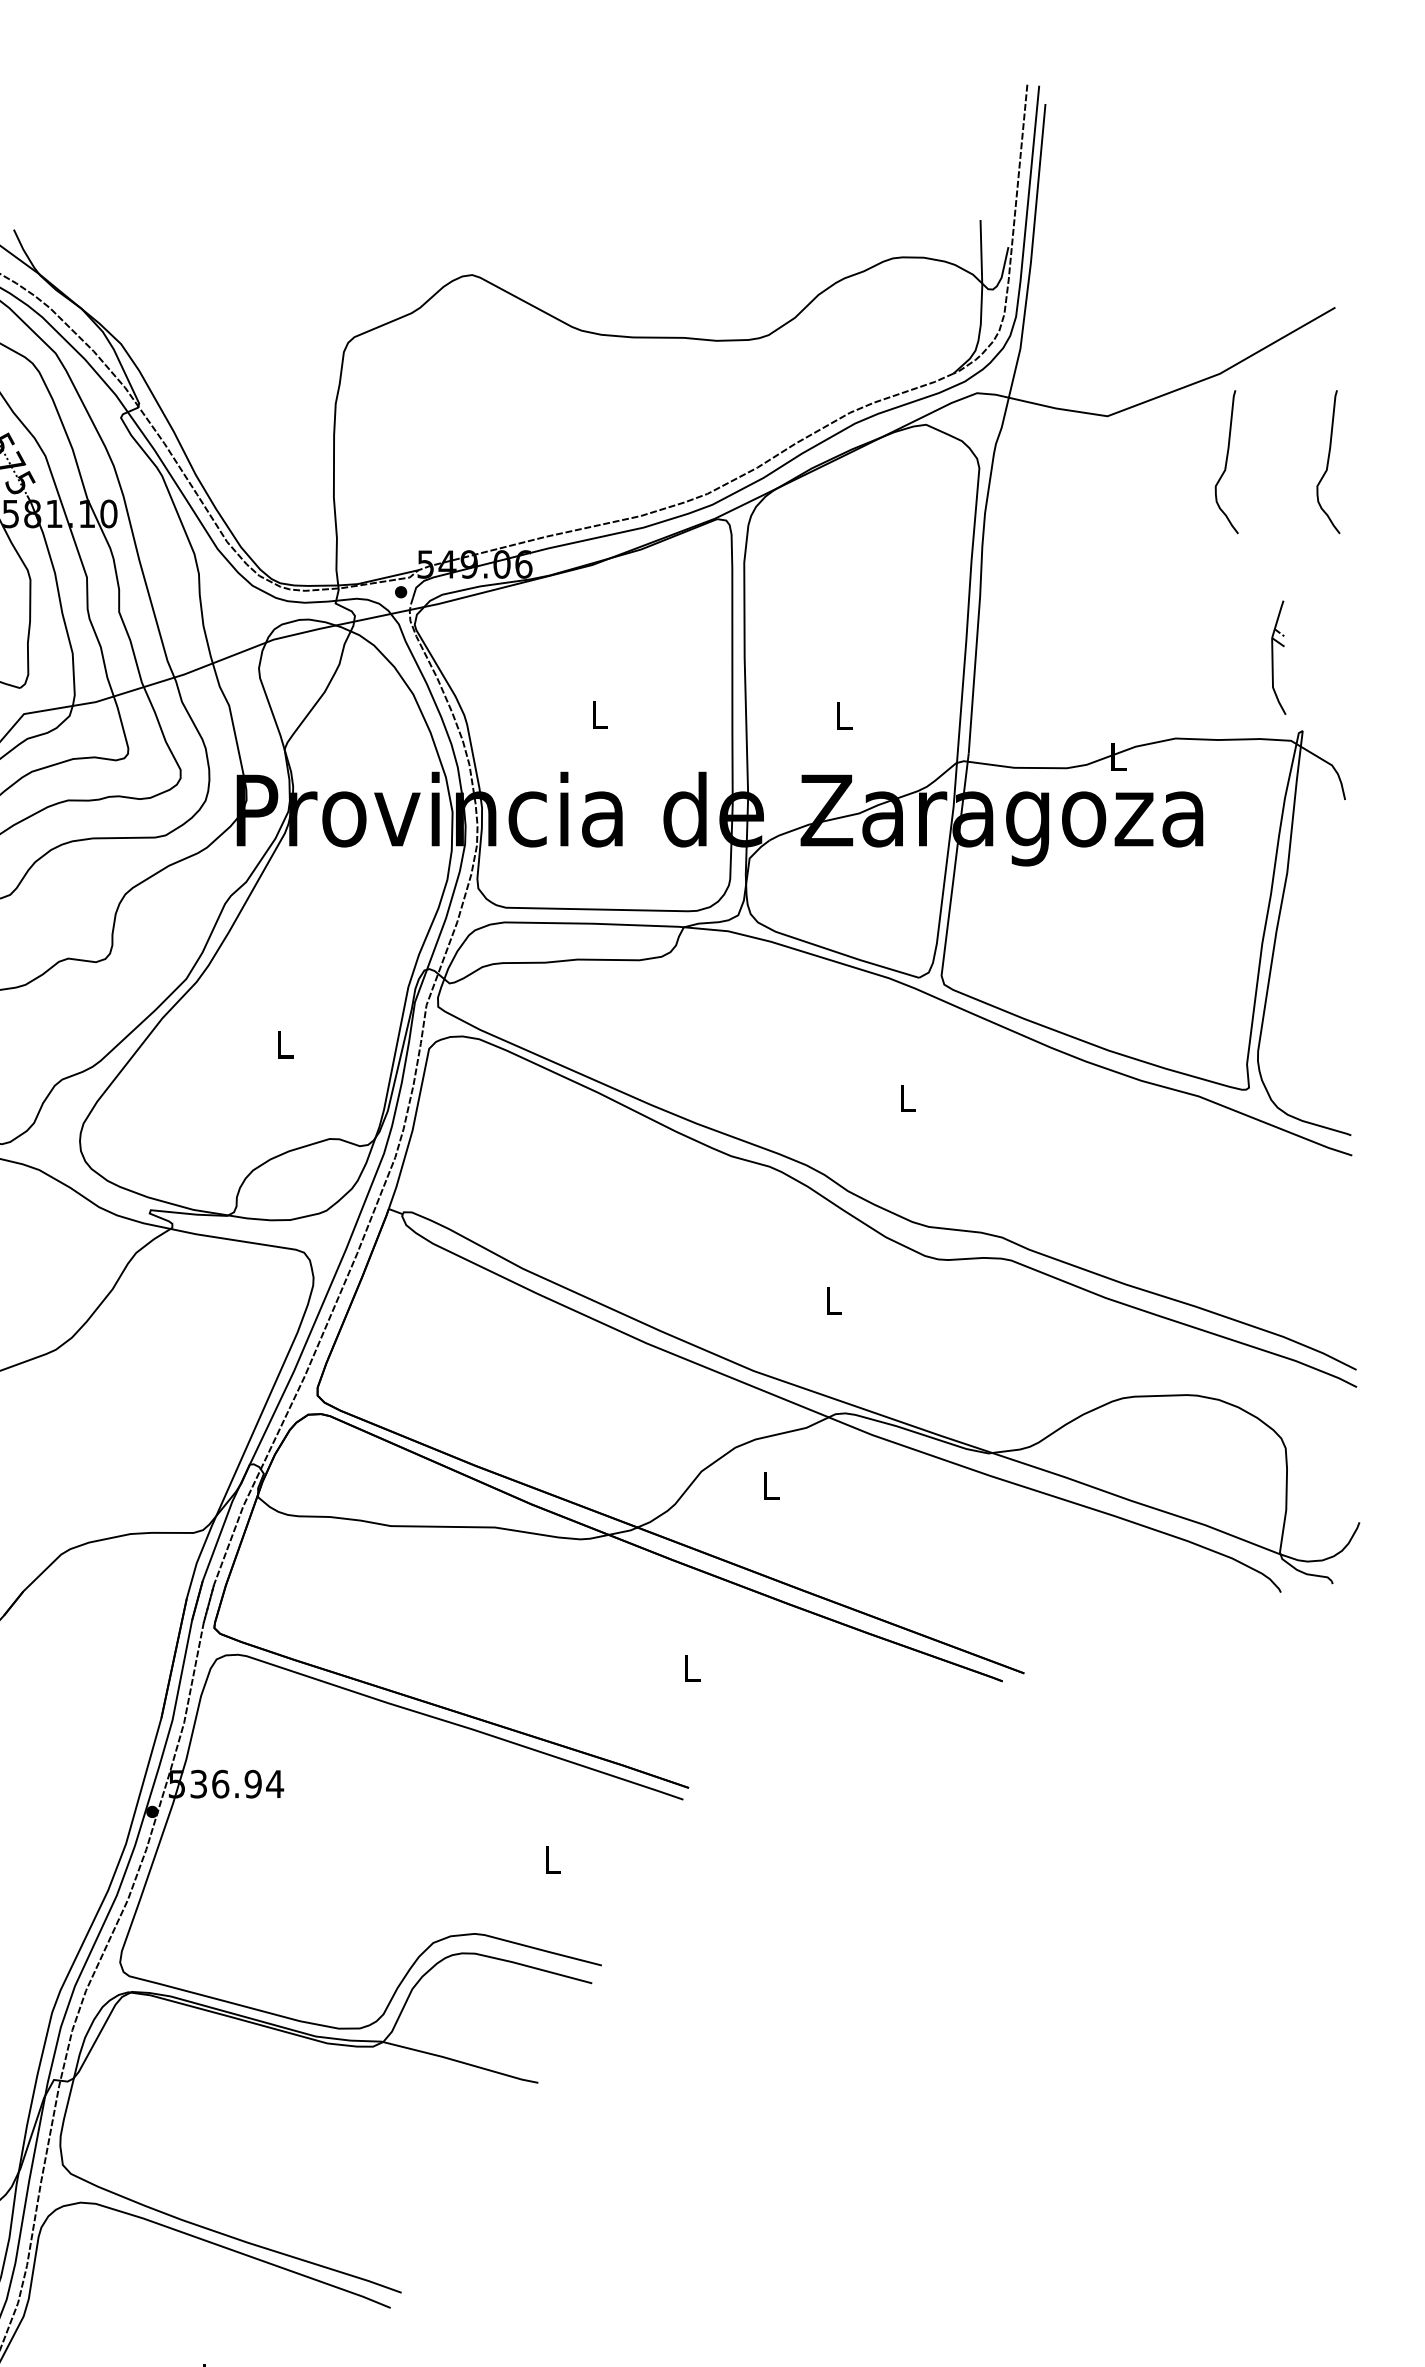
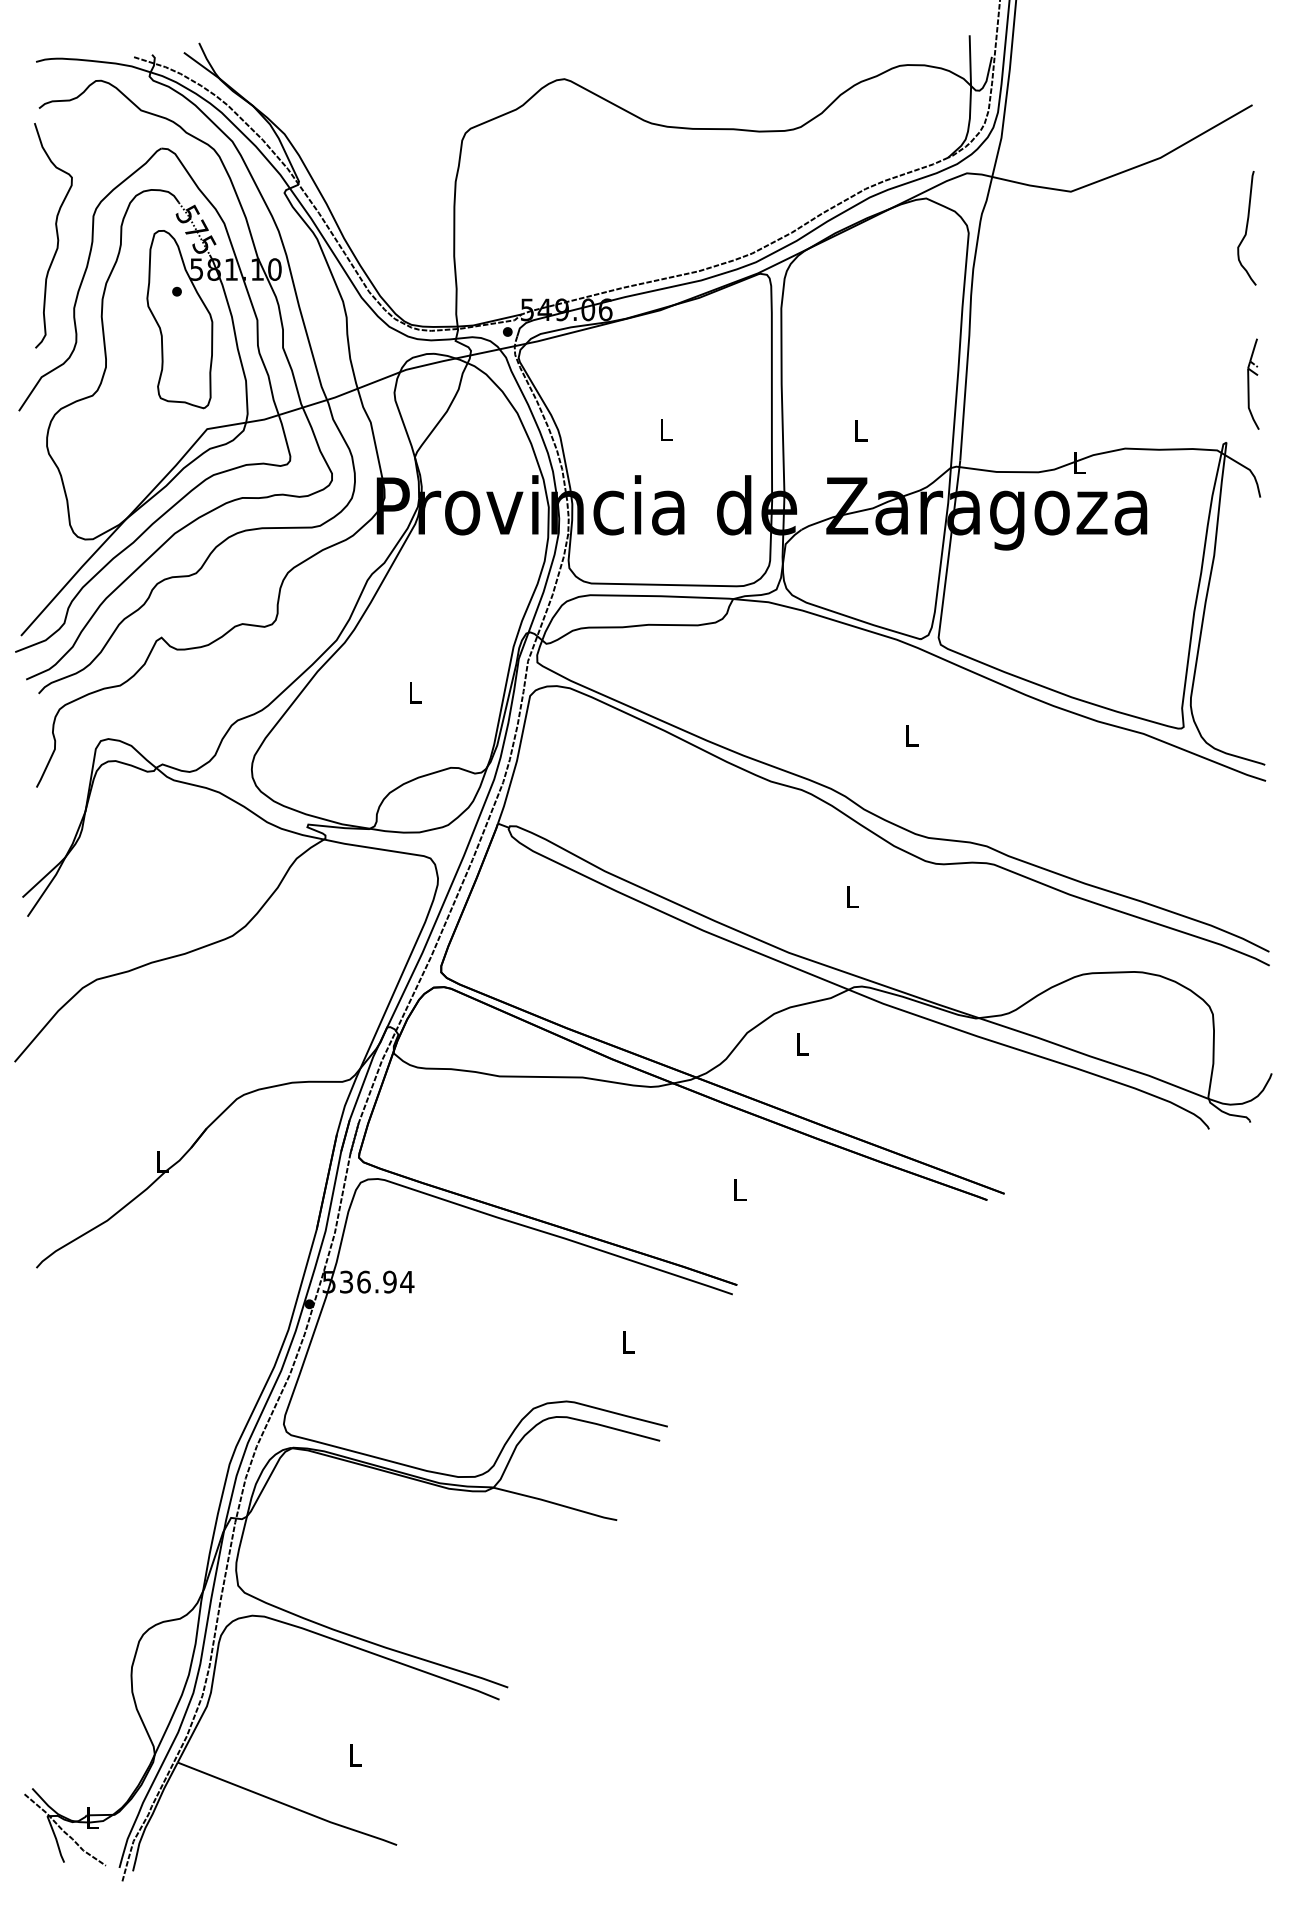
curve: (1226, 462) -> (1165, 228), removed
part: (1278, 656) -> (1253, 383), moved

